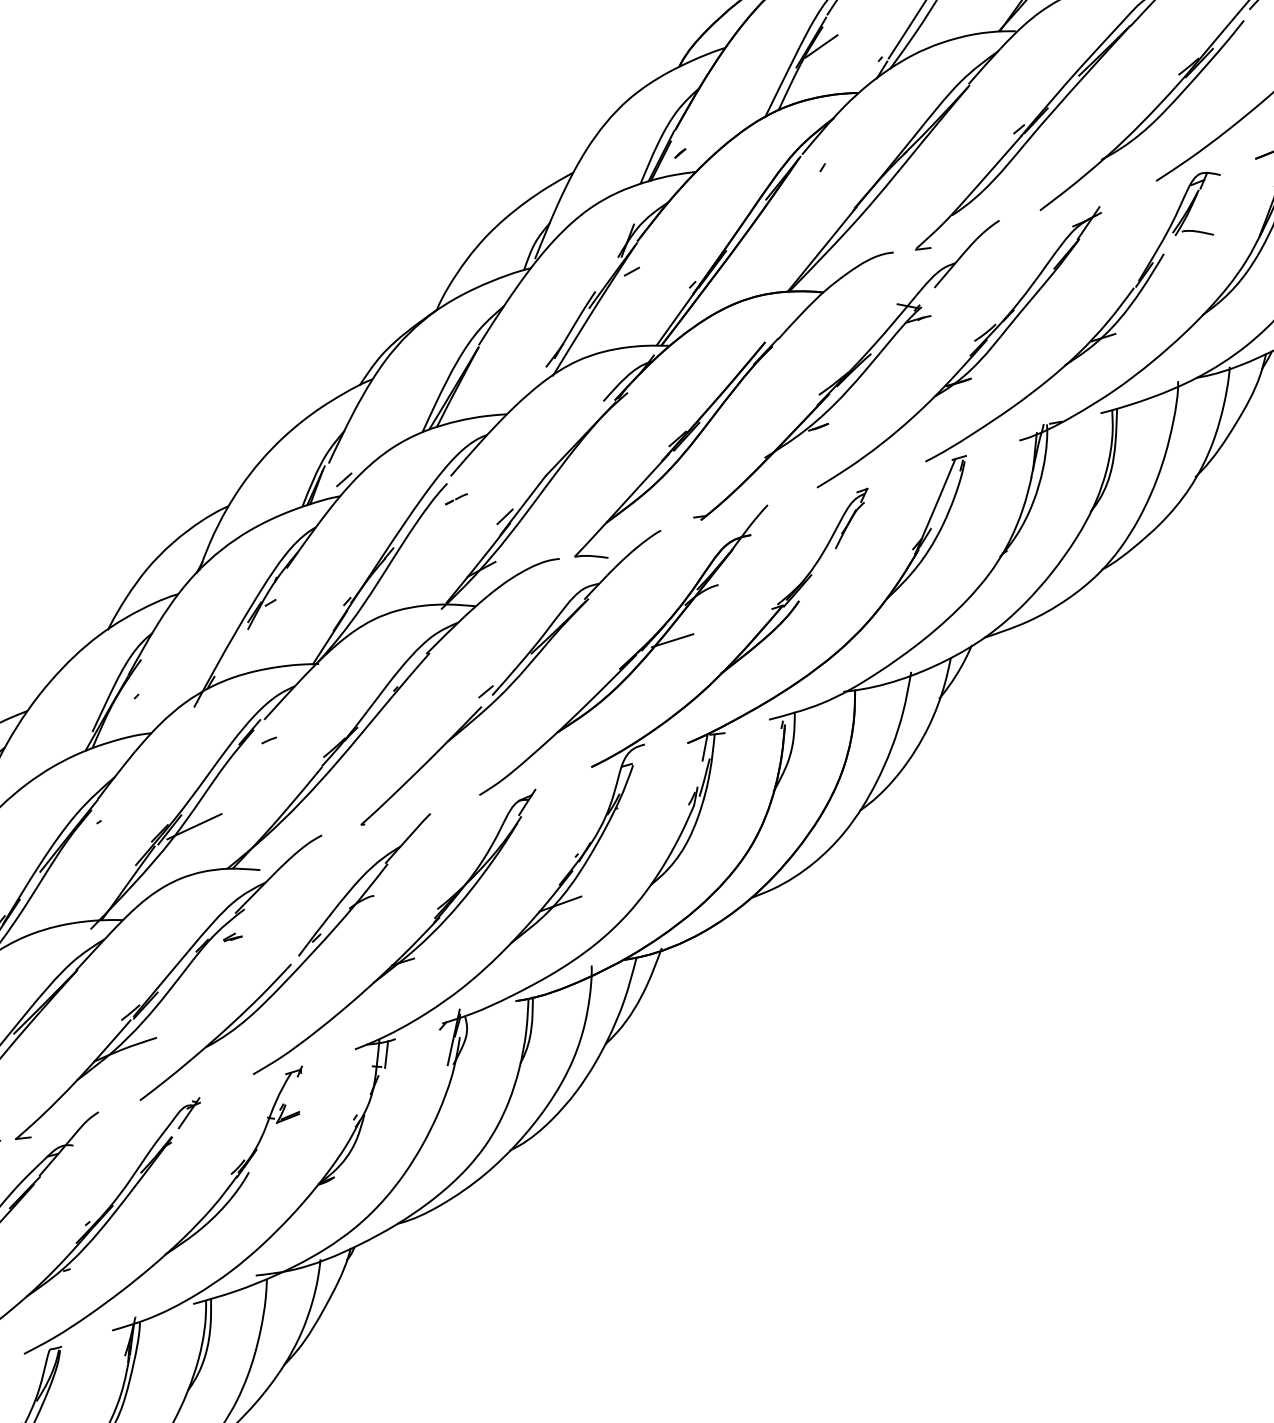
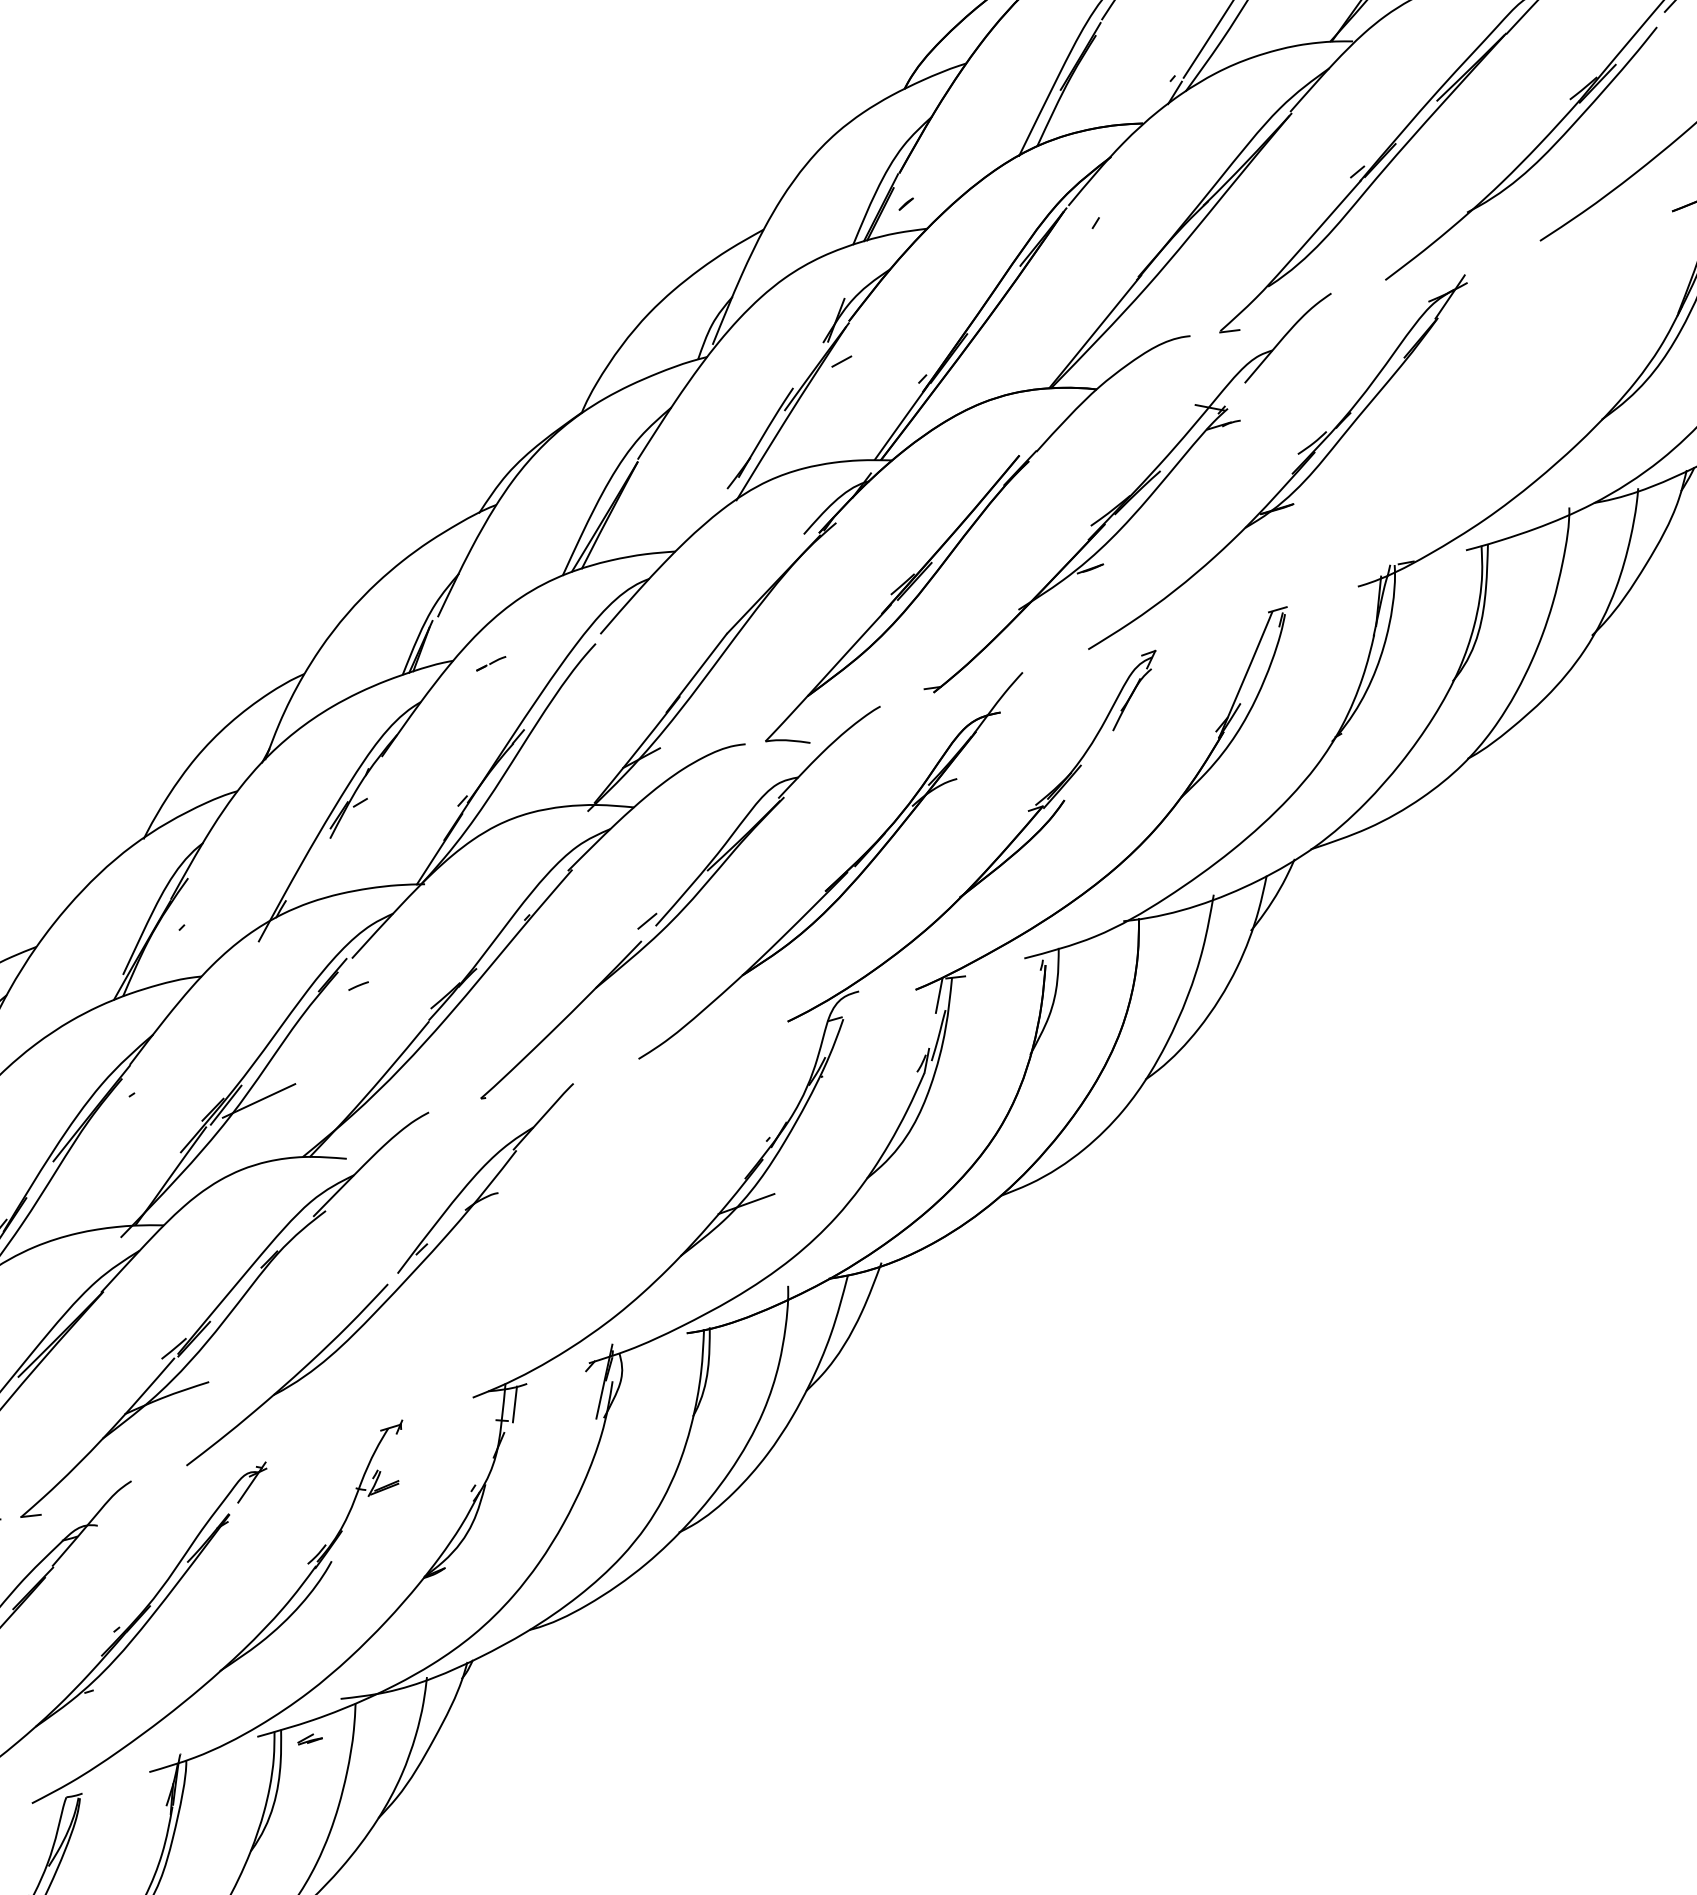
line: (820, 46) -> (1093, 61), removed
part: (1093, 336) -> (1456, 448), removed
line: (344, 479) -> (458, 638), removed
line: (456, 499) -> (491, 663), moved
line: (504, 516) -> (672, 687), removed
line: (672, 640) -> (895, 852), removed
part: (232, 937) -> (309, 1739), moved
part: (410, 947) -> (546, 1261), removed

